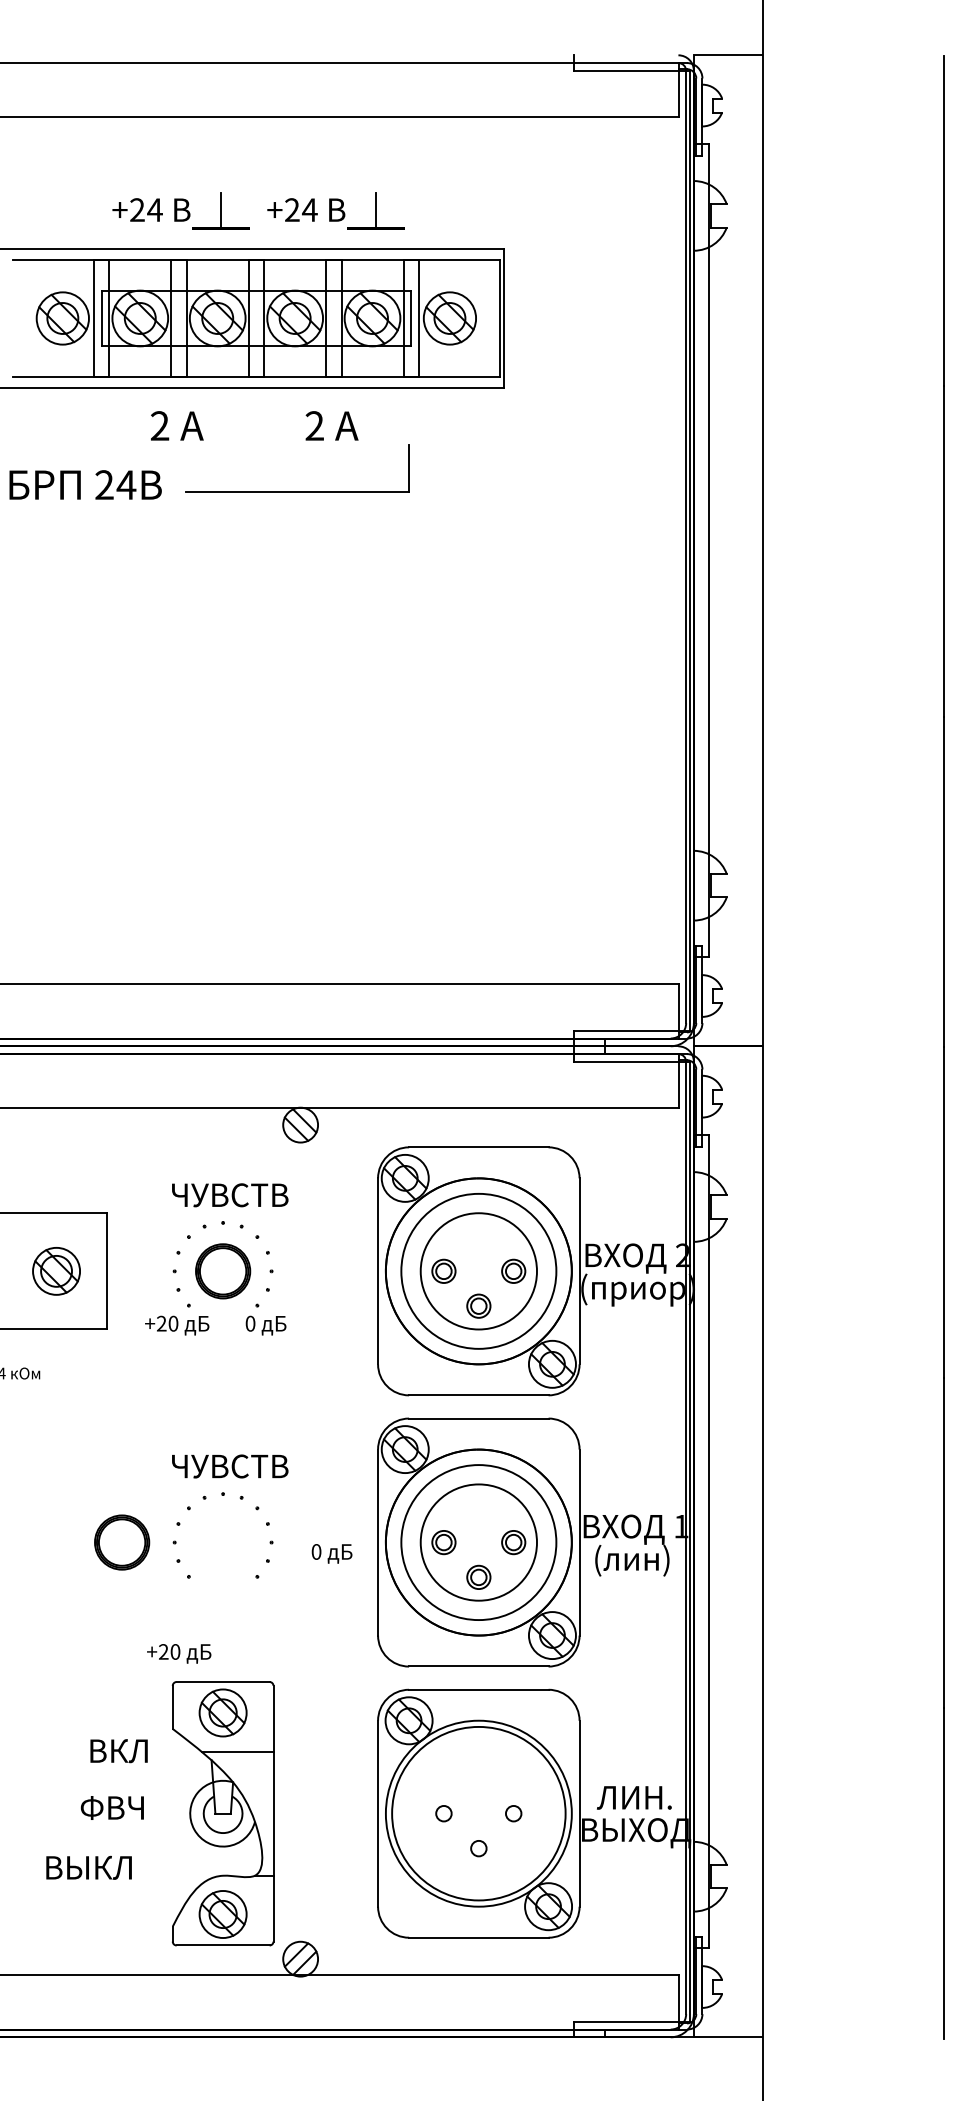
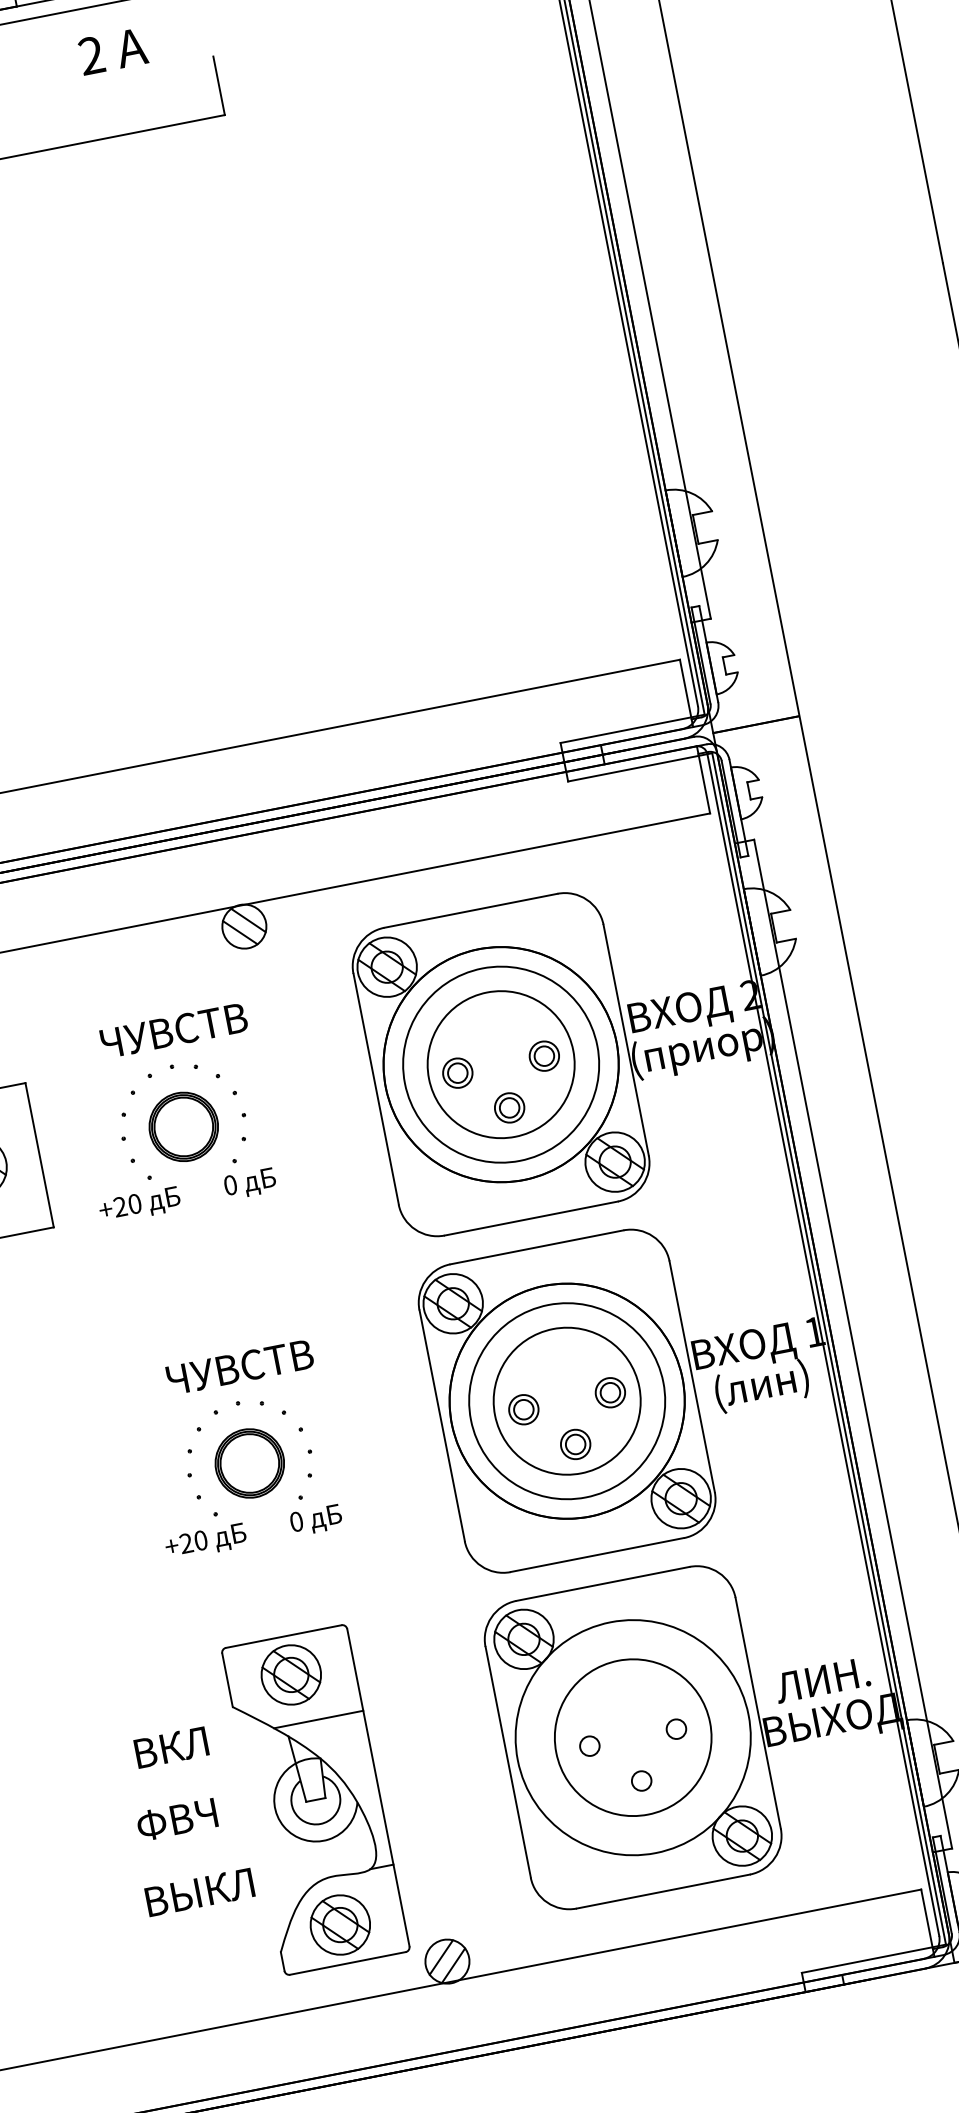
part: (122, 1542) -> (250, 1463), moved
text: (331, 1553) -> (315, 1520), moved
text: (179, 1653) -> (206, 1541), moved
circle: (478, 1813) -> (632, 1737), size x0.71
text: (88, 1867) -> (199, 1892), moved

